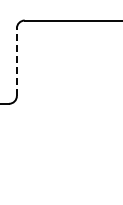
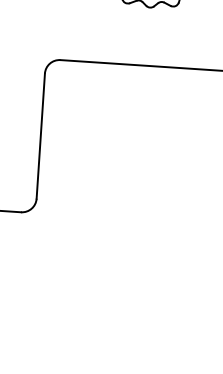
line: (16, 62) -> (39, 136), dashed -> solid

